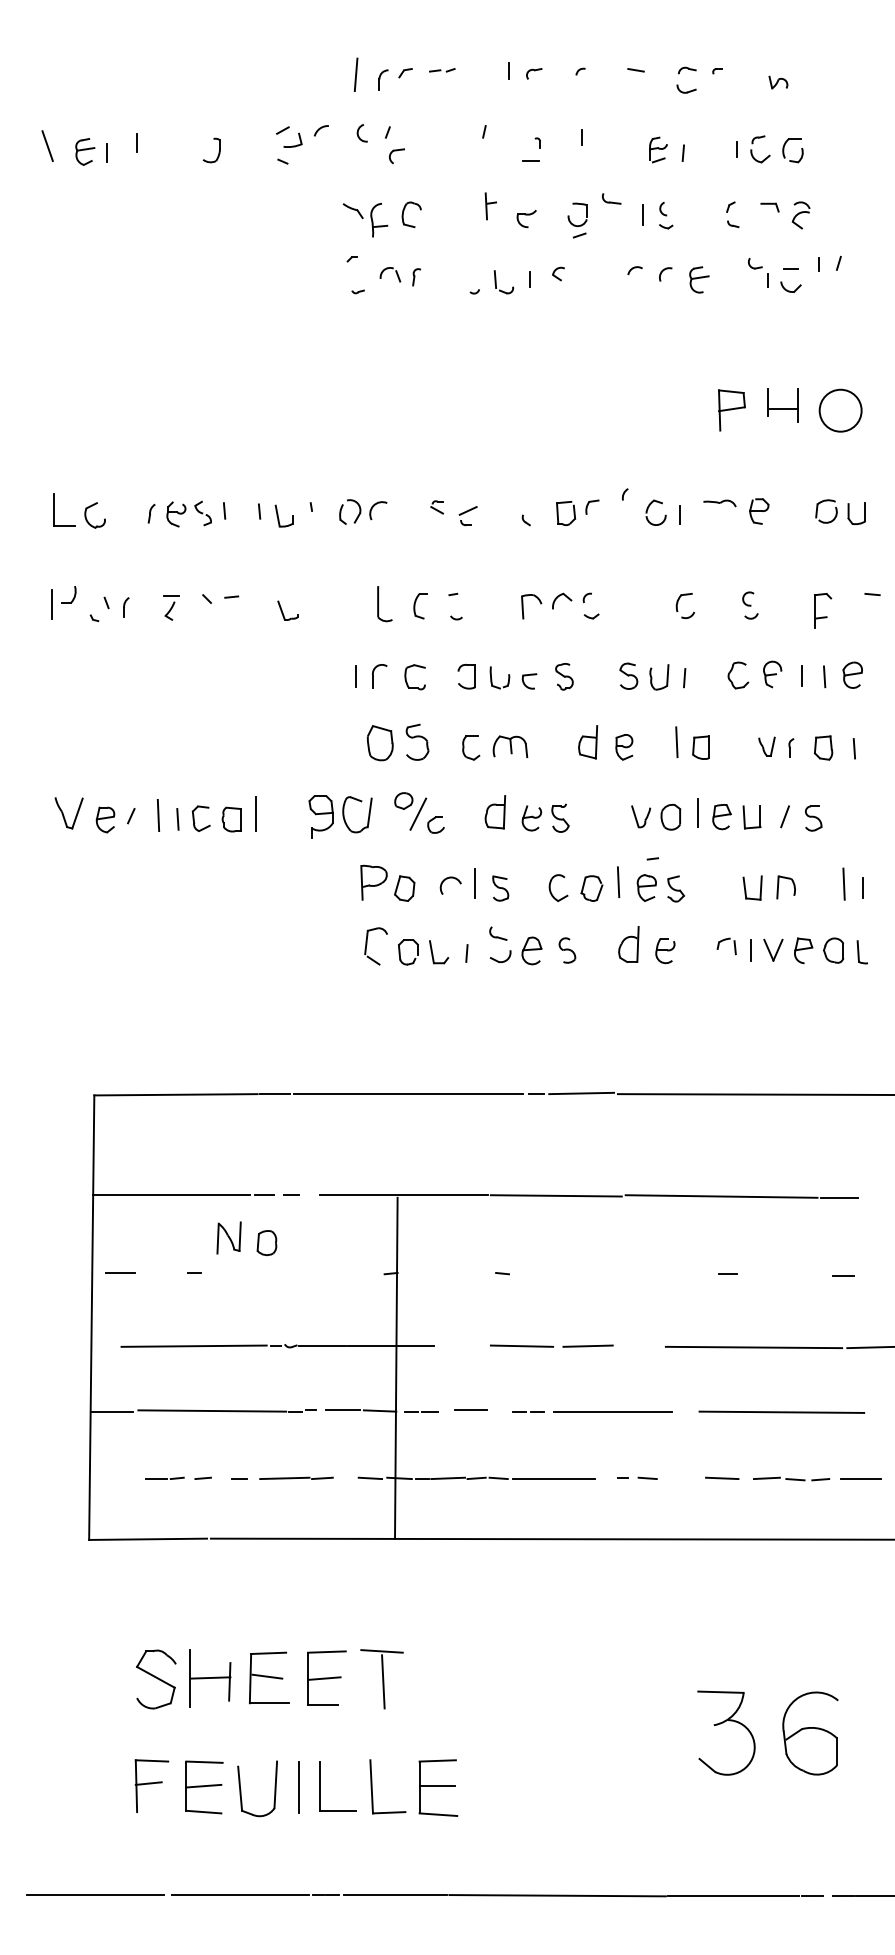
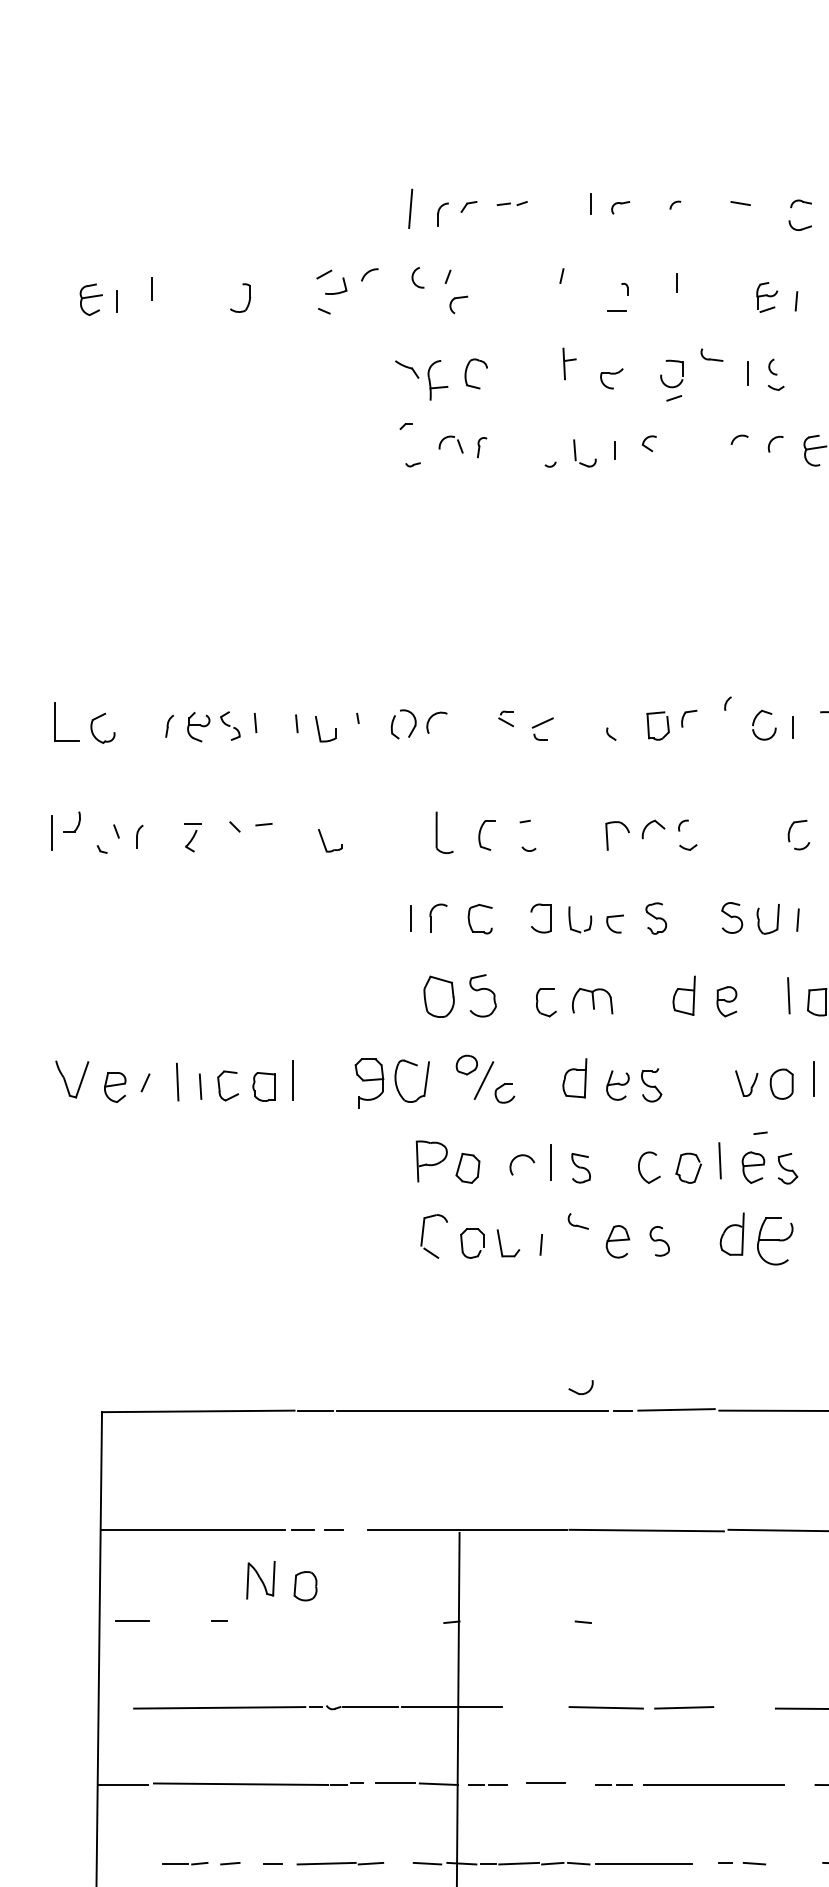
line: (47, 146) -> (46, 293), removed
part: (665, 951) -> (775, 1242), size x1.6
part: (500, 956) -> (580, 1387), moved

